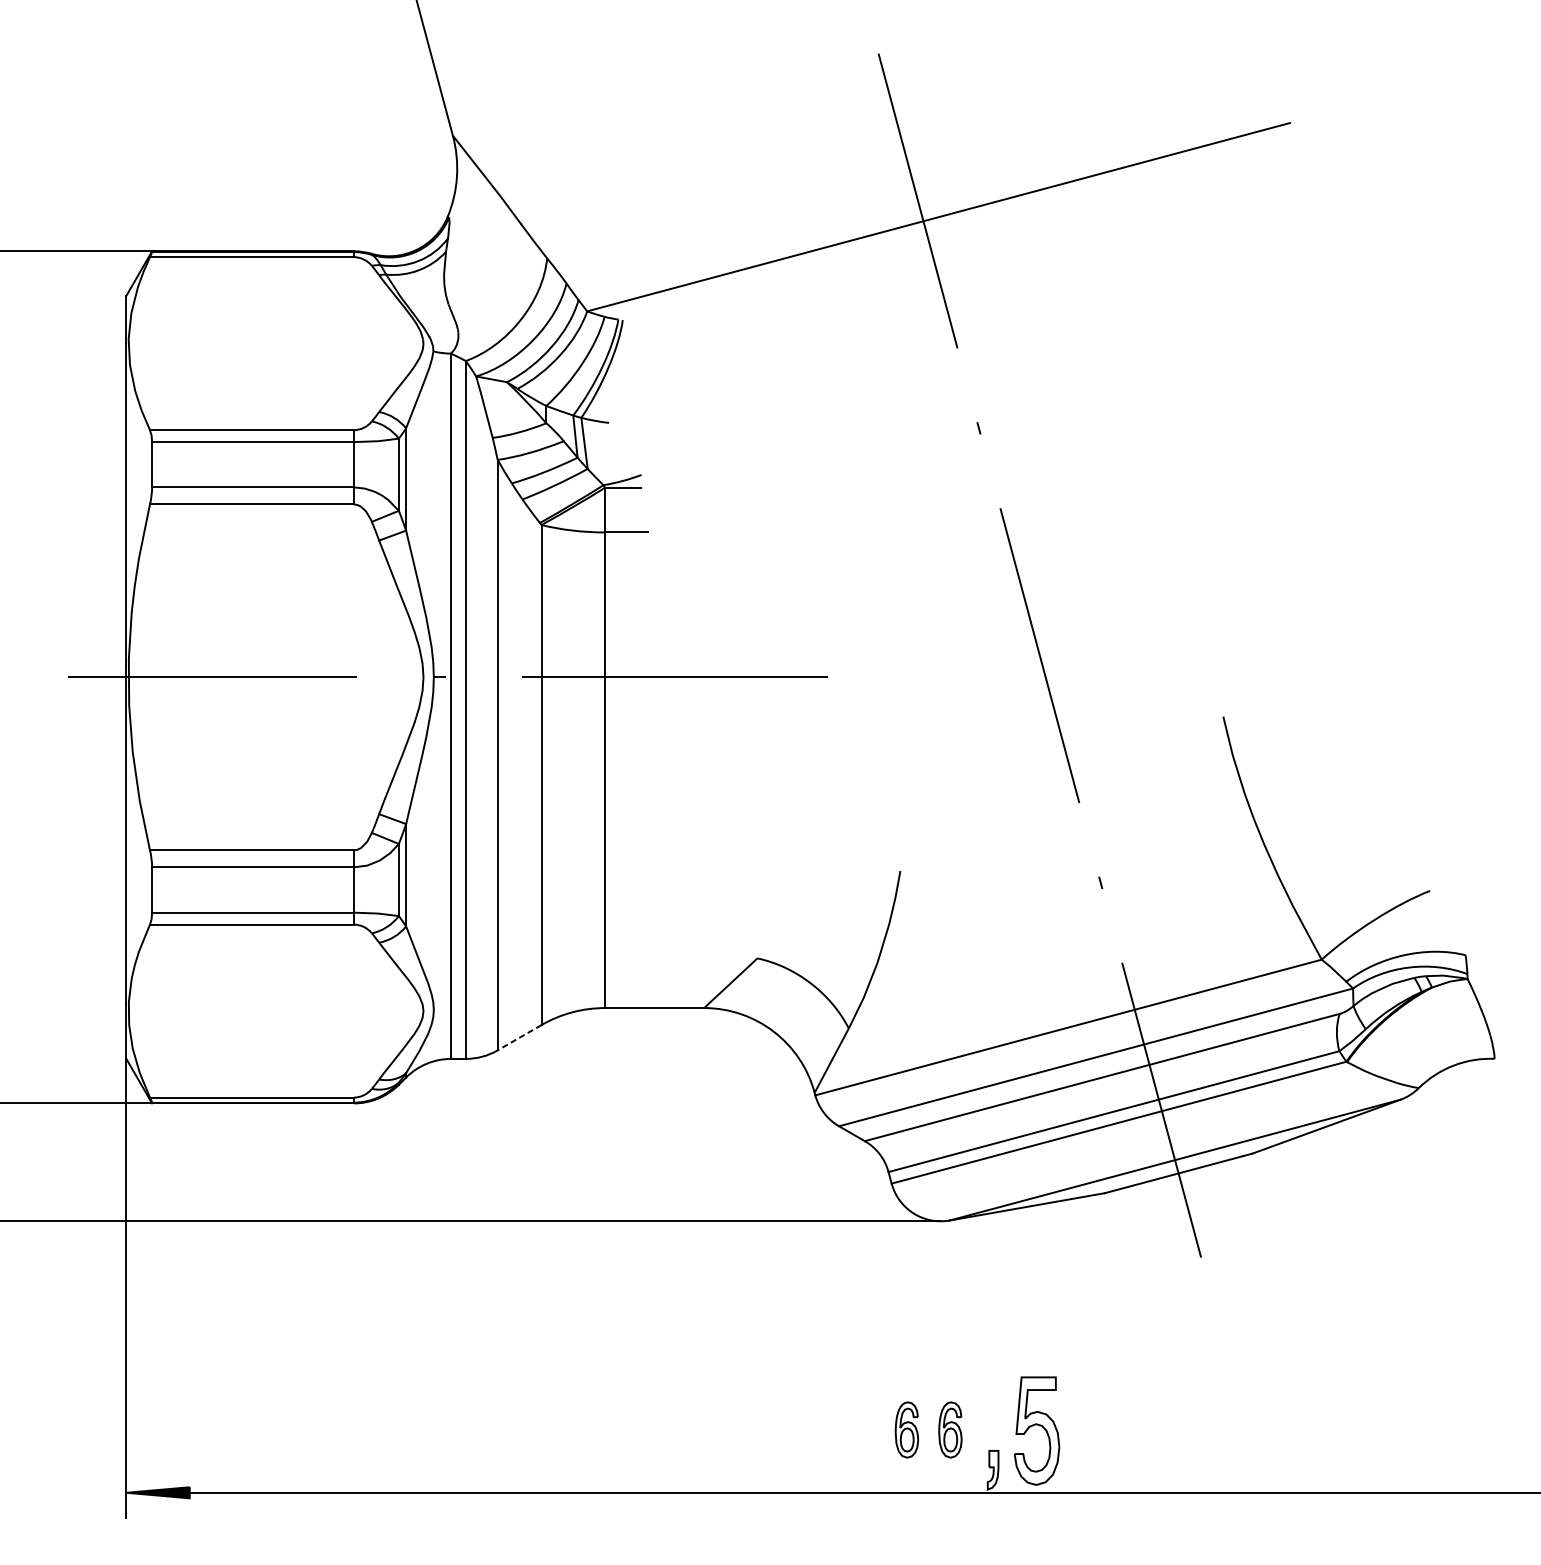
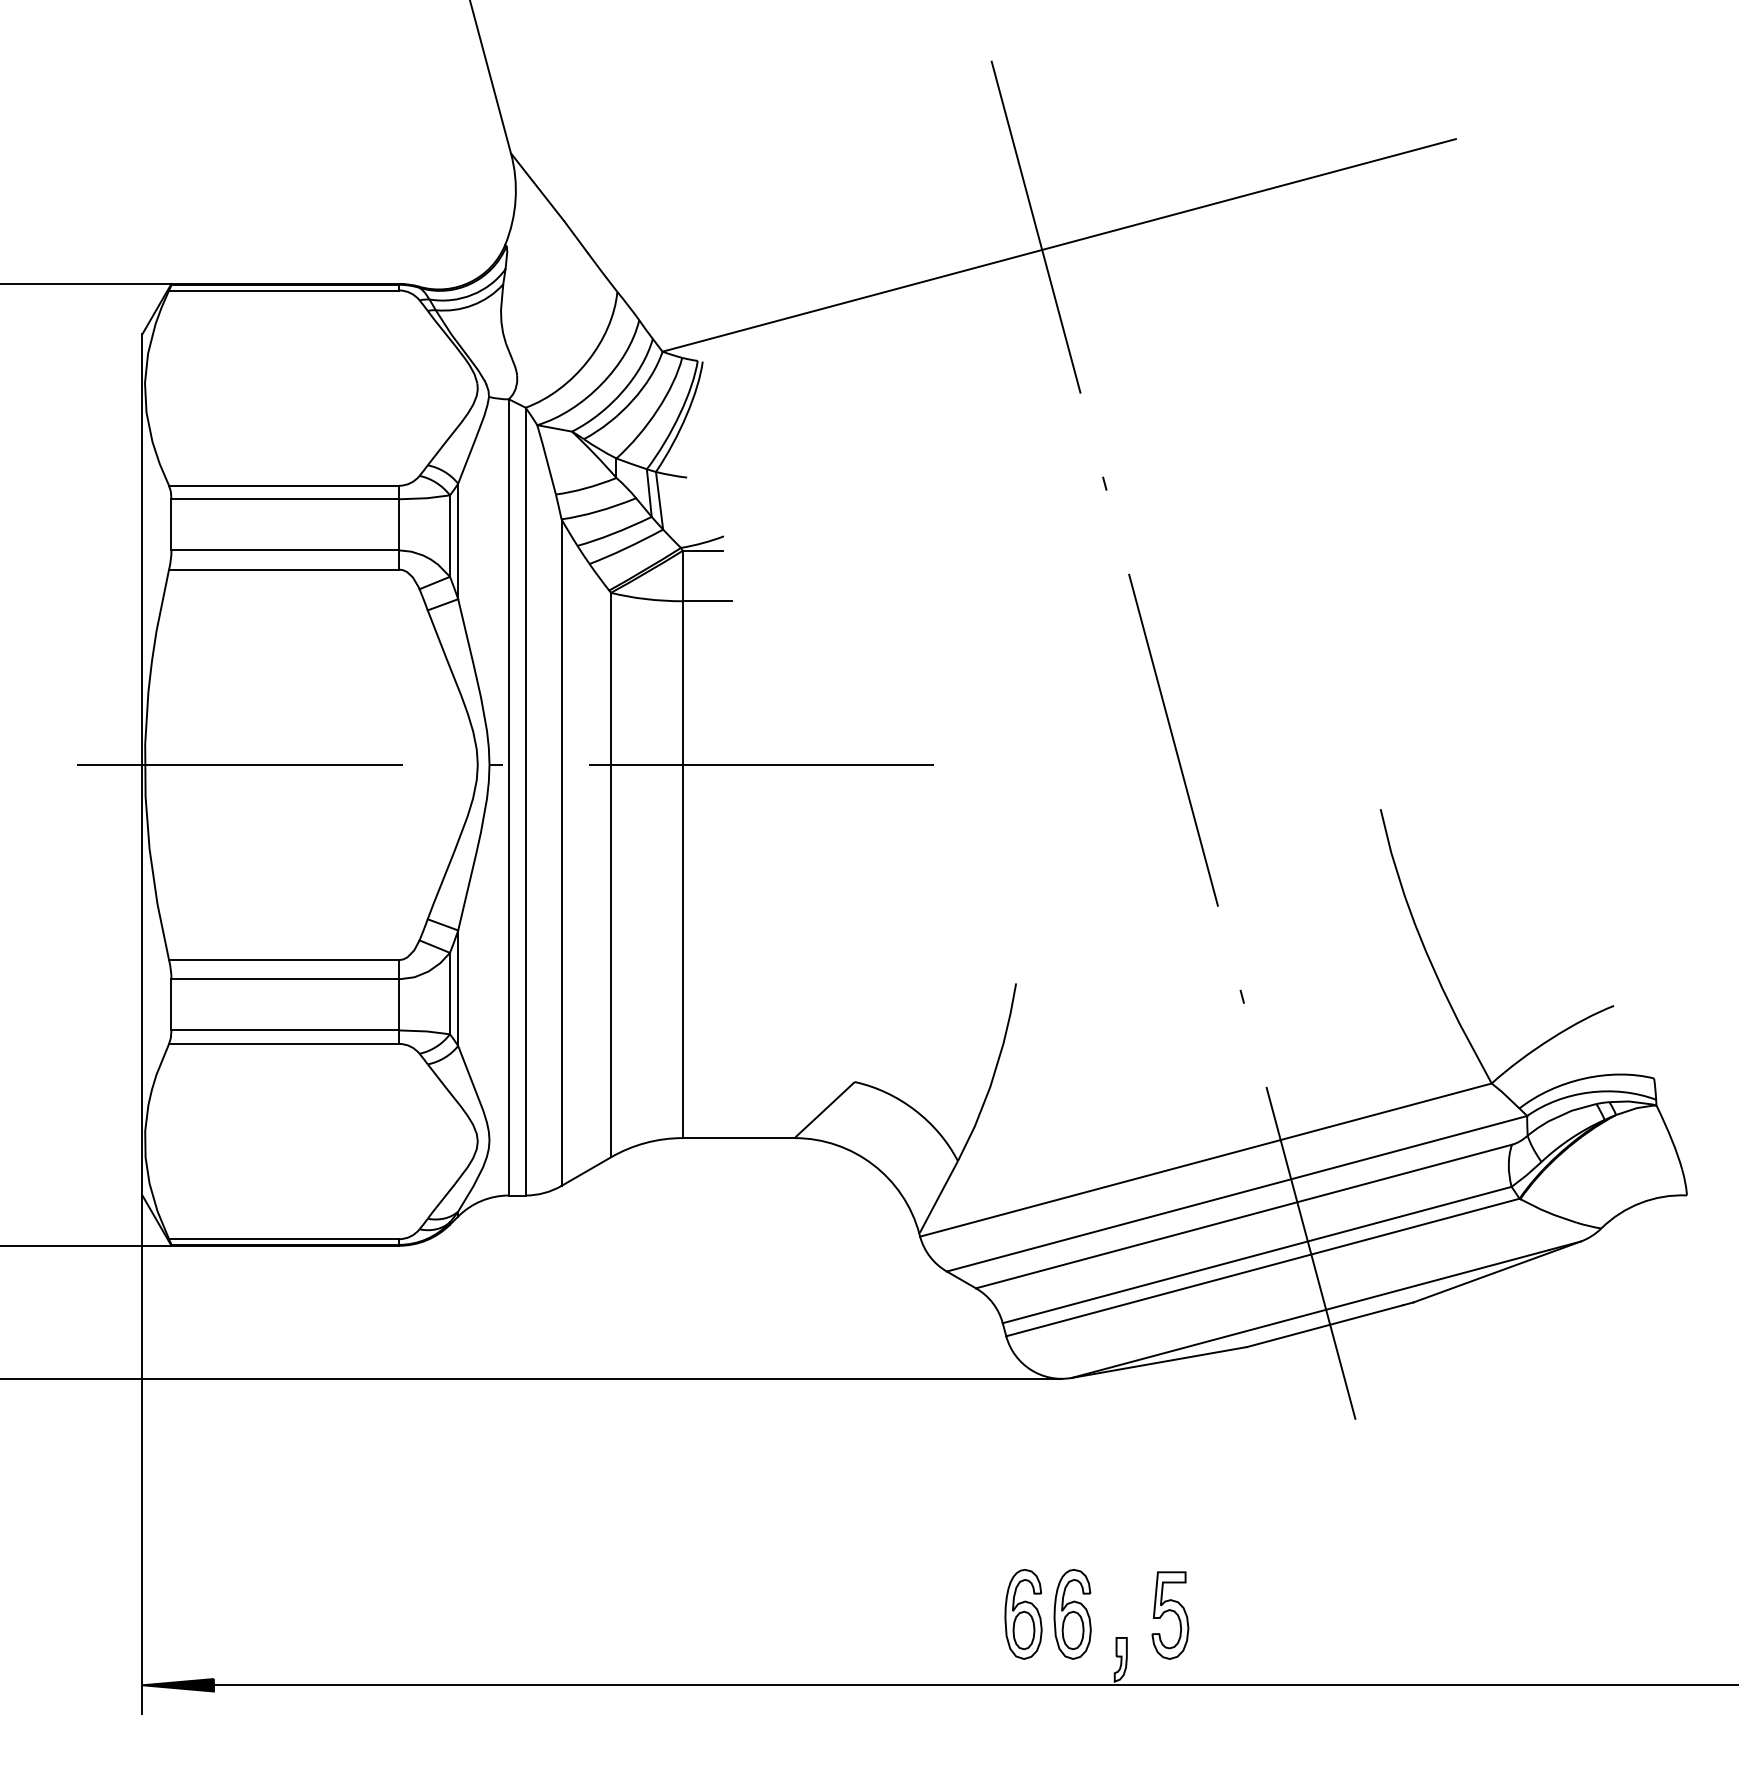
line: (519, 1037) -> (586, 1171), dashed -> solid
part: (906, 1430) -> (1023, 1614), size x1.43
part: (950, 1430) -> (1072, 1614), size x1.43
part: (1037, 1430) -> (1170, 1615), size x0.71

